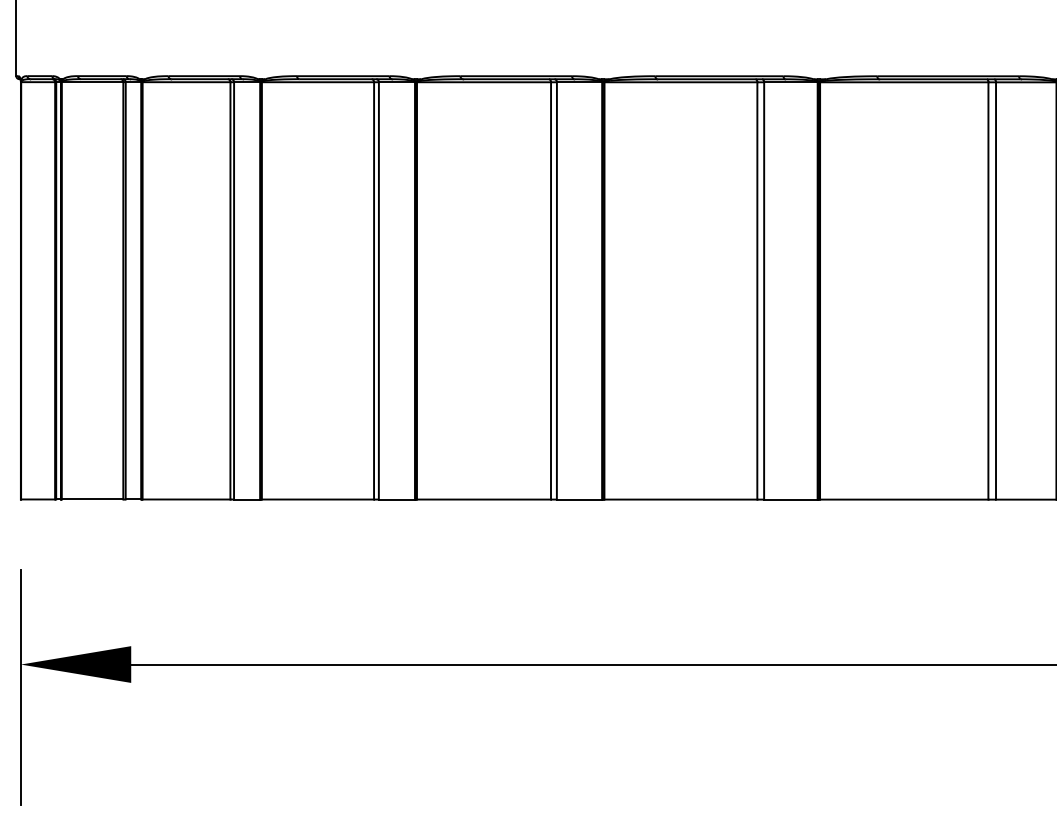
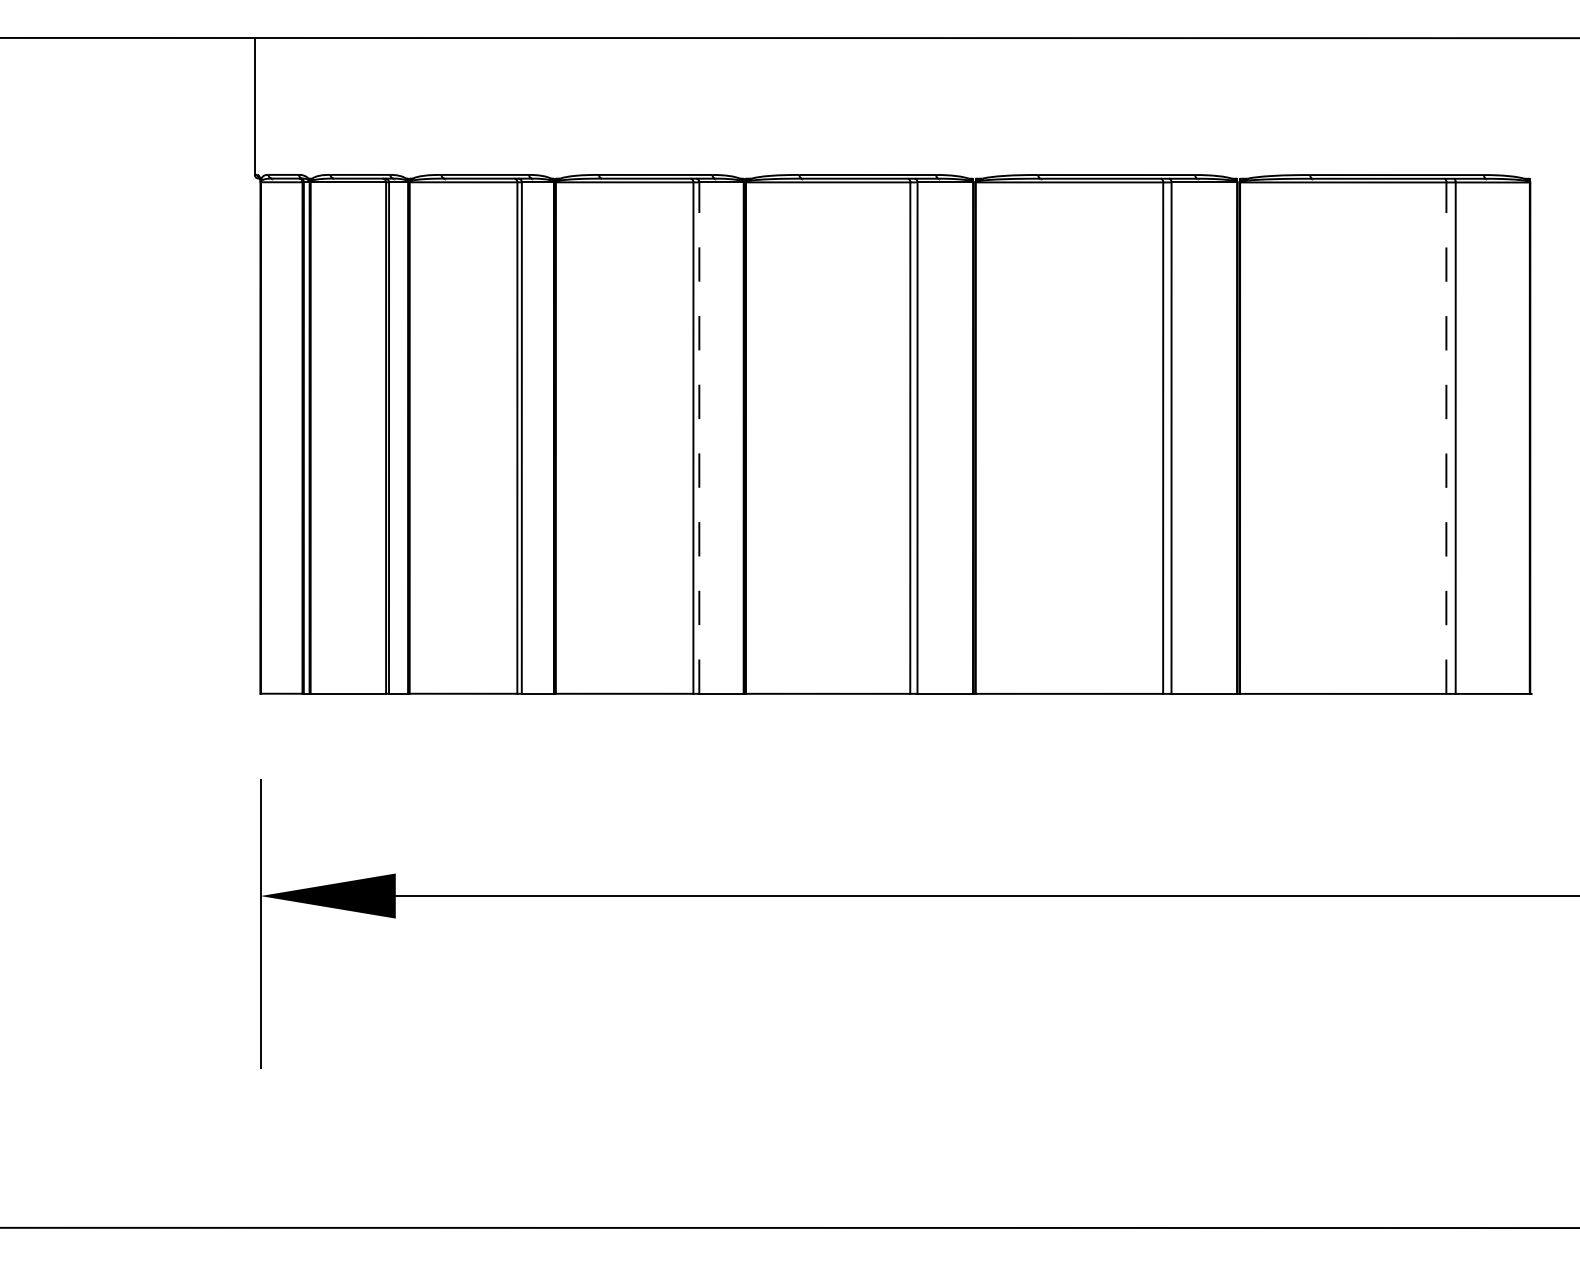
line: (379, 291) -> (699, 438), solid -> dashed
line: (988, 291) -> (1446, 438), solid -> dashed

